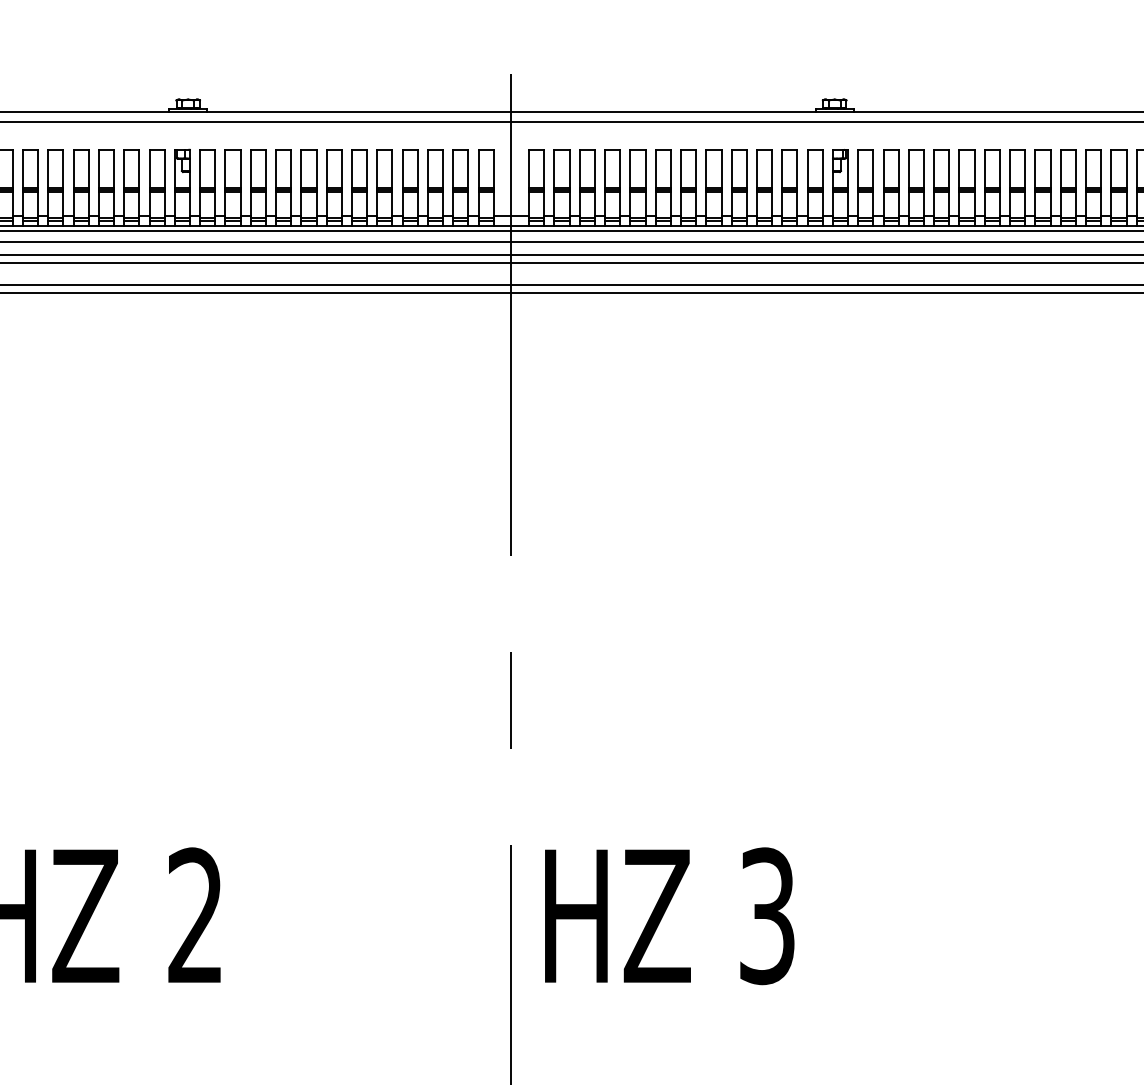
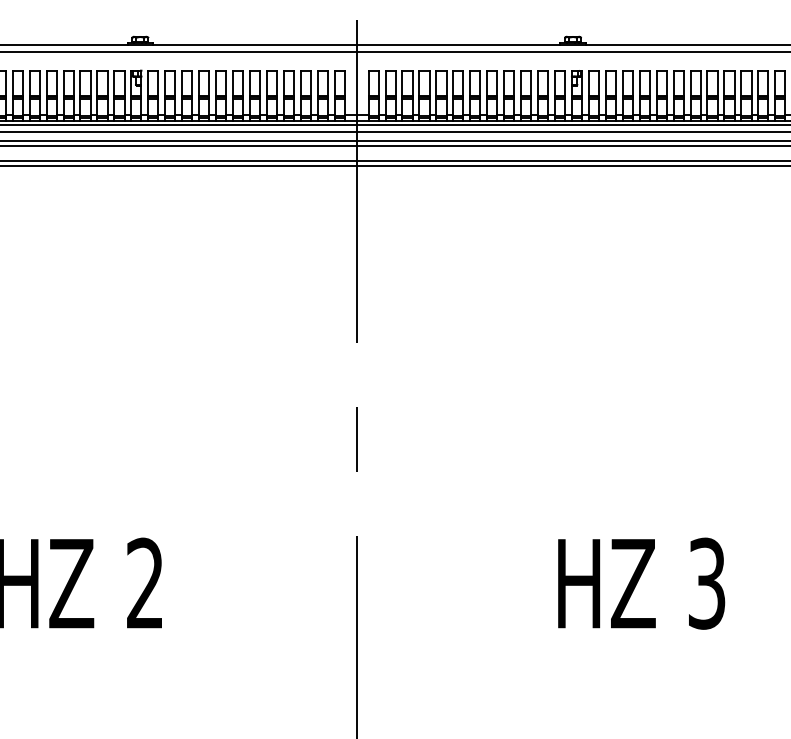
text: (669, 915) -> (641, 583), moved

